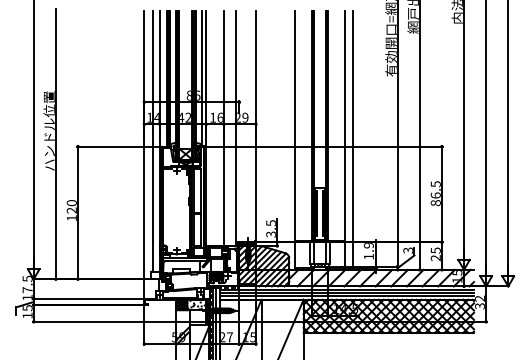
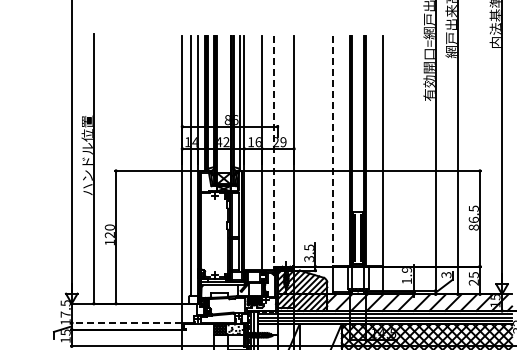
line: (295, 126) -> (333, 150), solid -> dashed
line: (236, 128) -> (274, 152), solid -> dashed
line: (353, 140) -> (391, 164), removed
line: (87, 298) -> (125, 322), solid -> dashed

